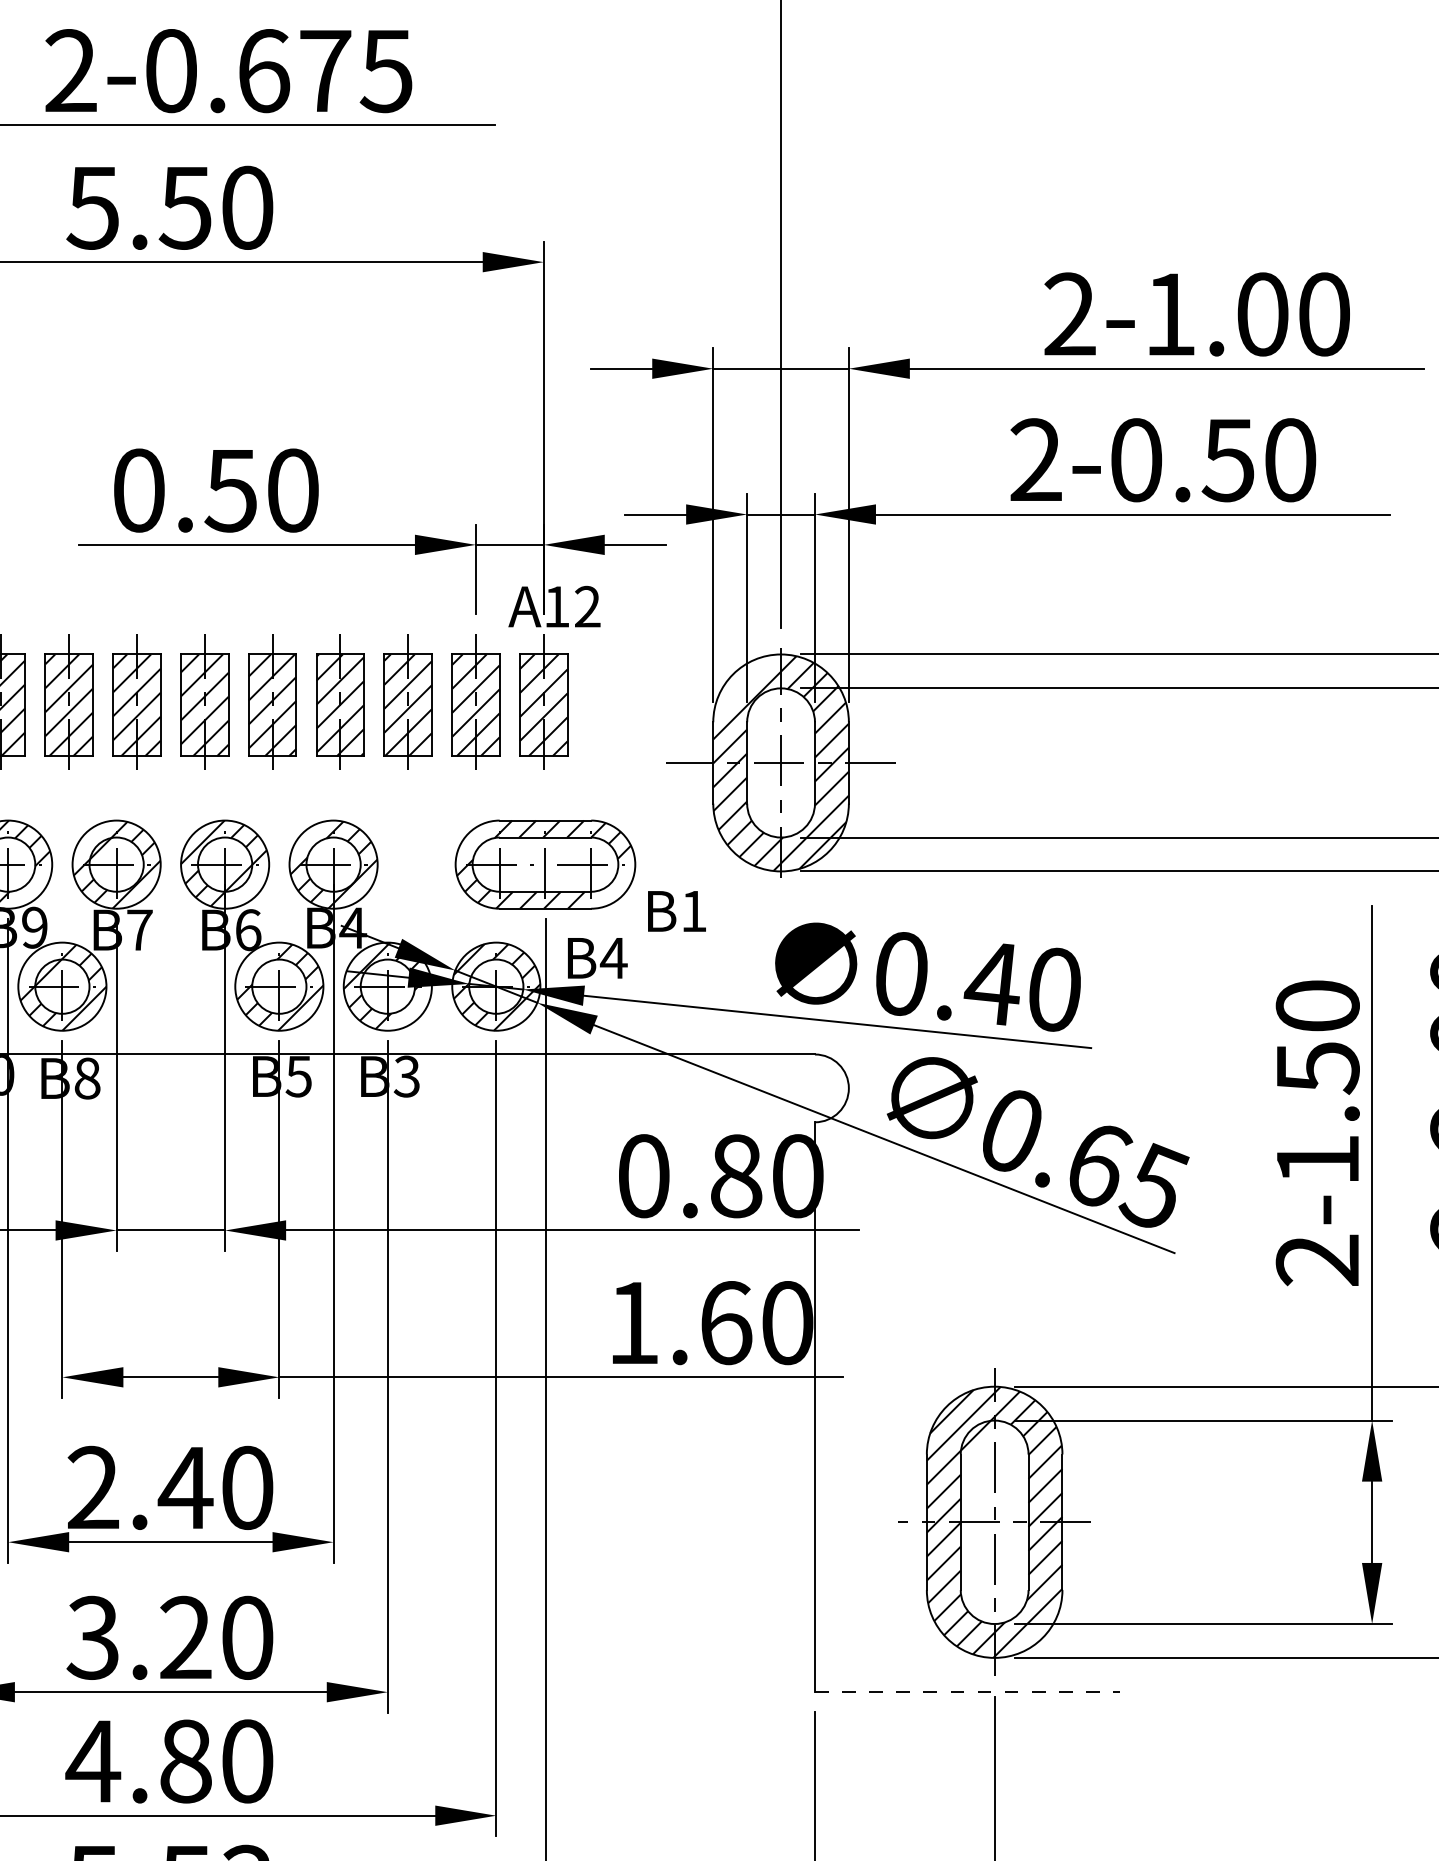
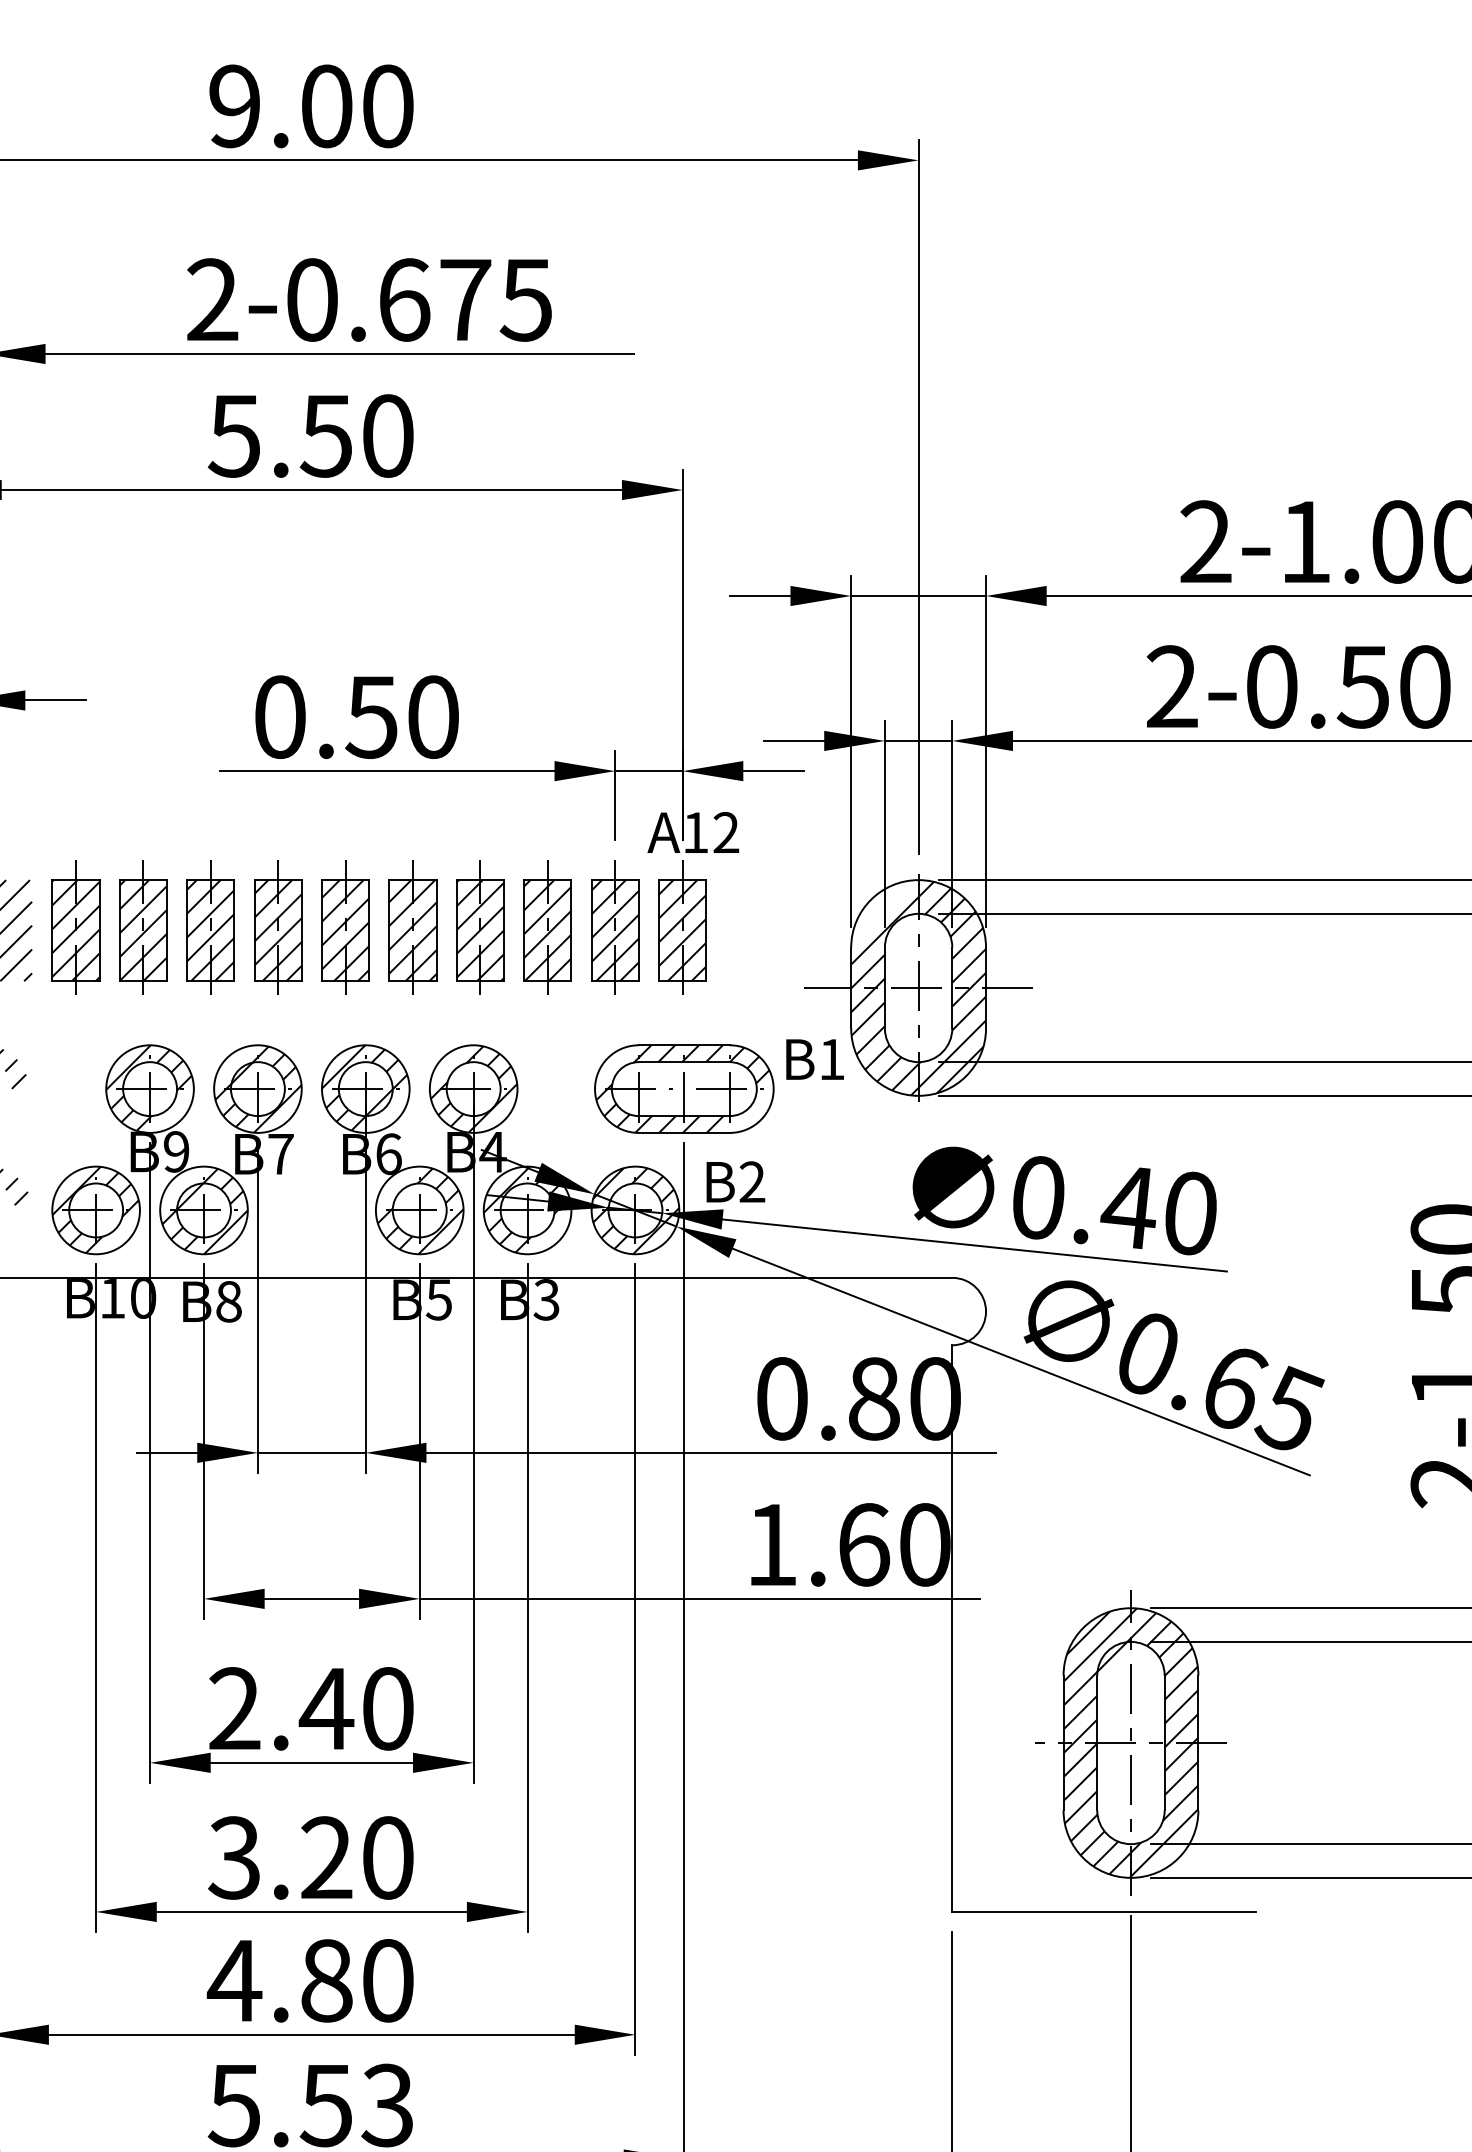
text: (676, 911) -> (814, 1059), moved
text: (614, 957) -> (752, 1181), B4 -> B2
line: (968, 1691) -> (1104, 1911), dashed -> solid

